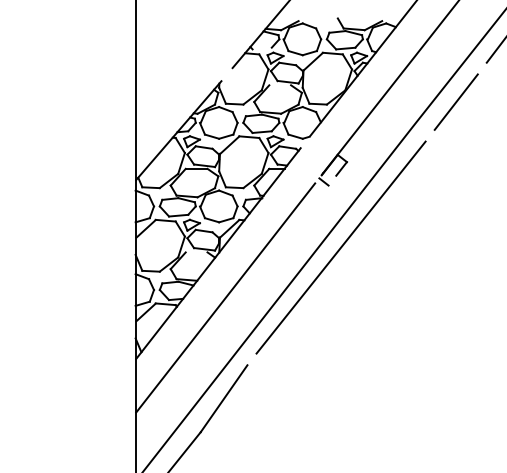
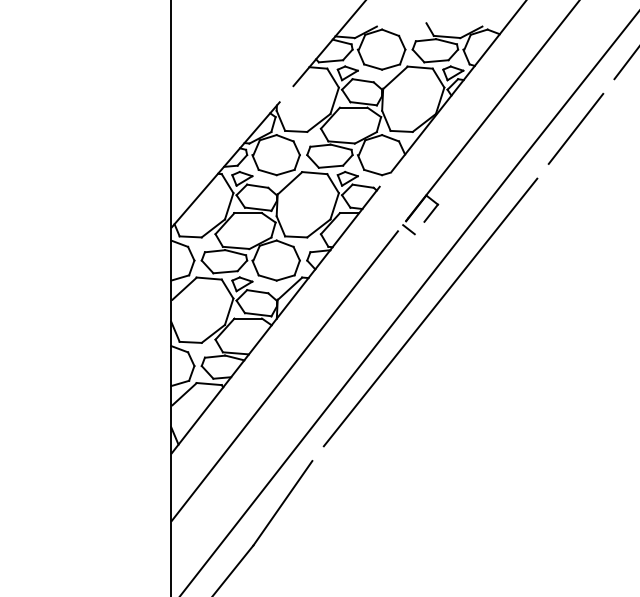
line: (261, 48) -> (330, 61), added
line: (280, 85) -> (353, 107), added
line: (196, 252) -> (247, 318), added

